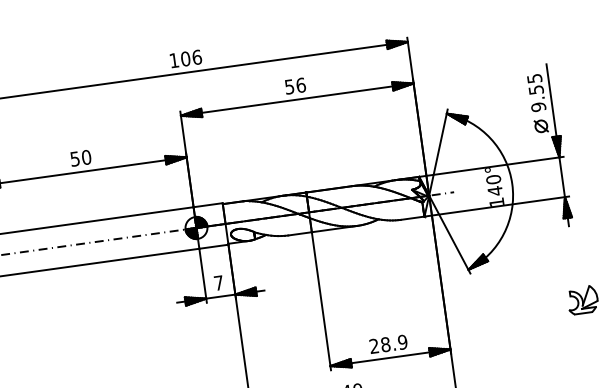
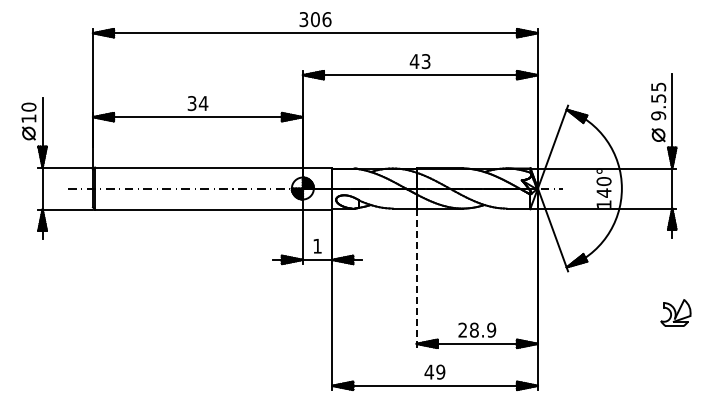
text: (173, 60) -> (303, 19), 106 -> 306
text: (294, 86) -> (419, 61), 56 -> 43
text: (81, 158) -> (198, 103), 50 -> 34
text: (218, 283) -> (317, 246), 7 -> 1
line: (321, 301) -> (416, 278), solid -> dashed

